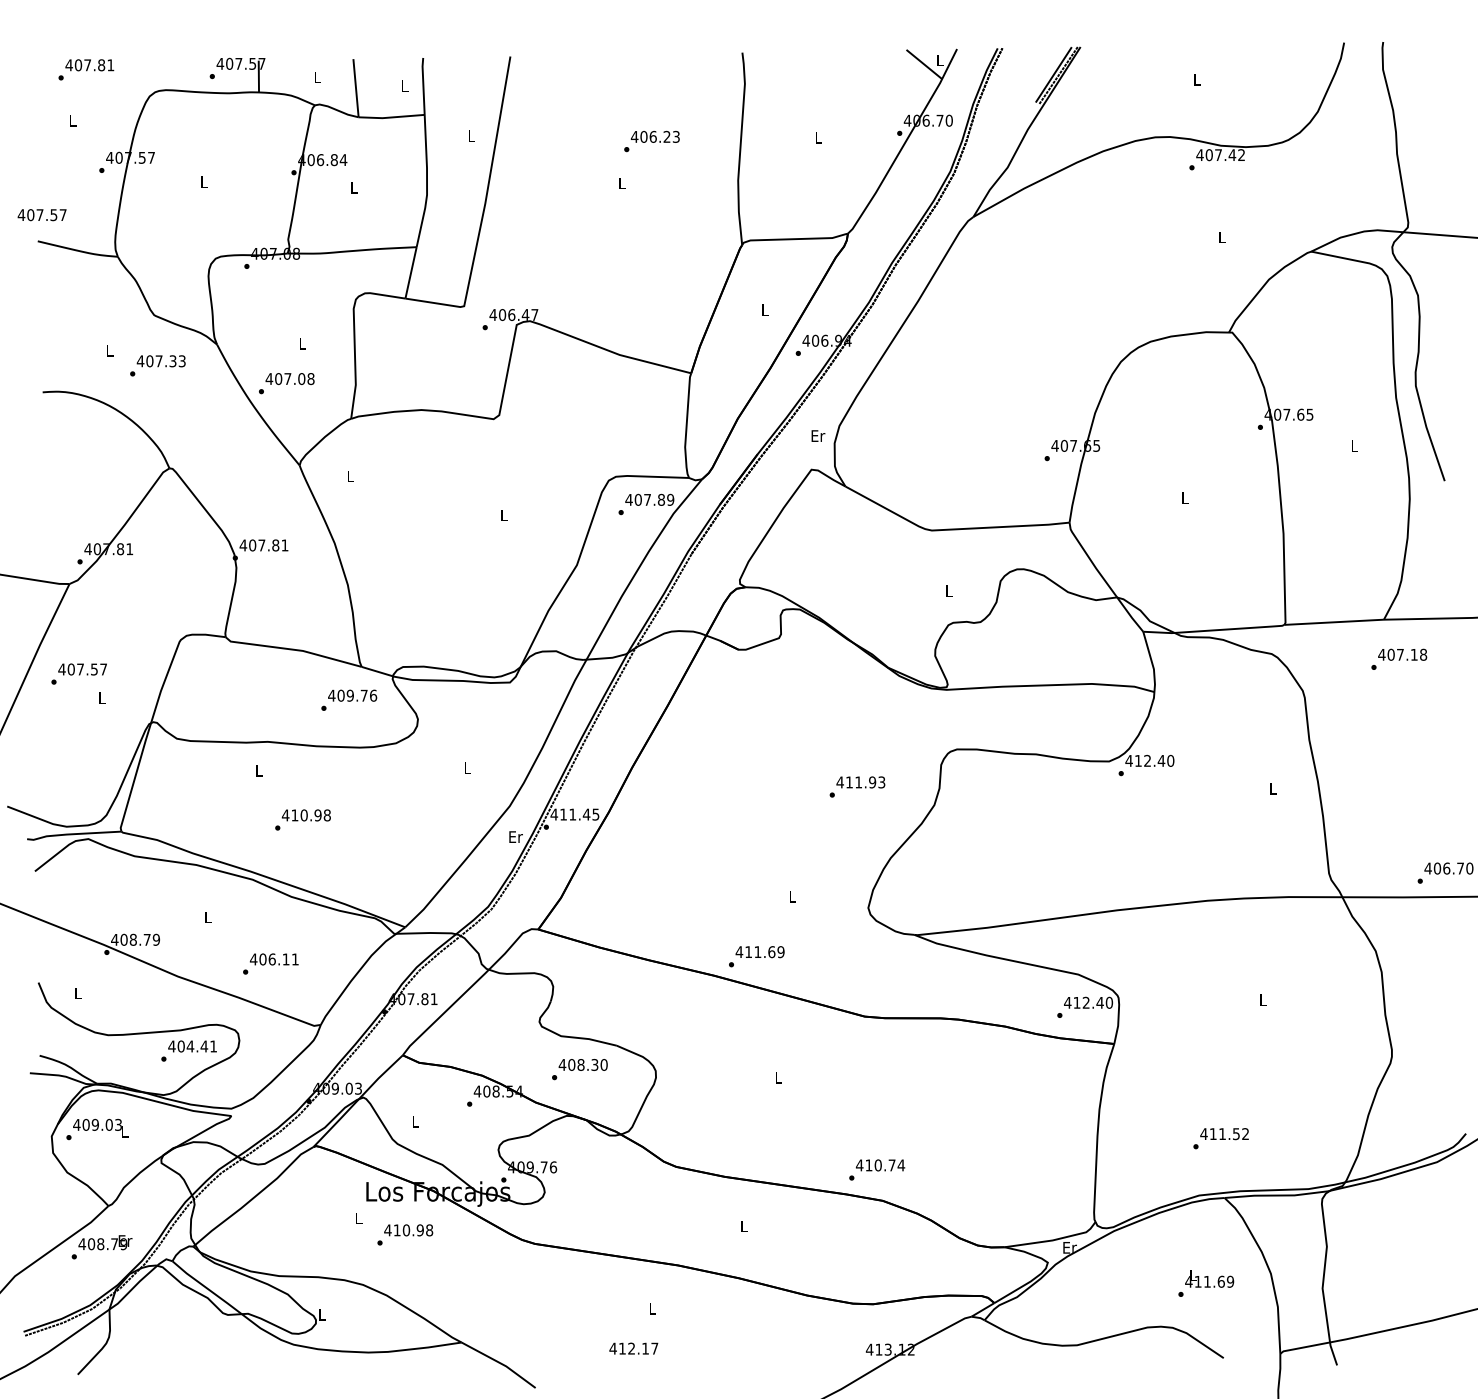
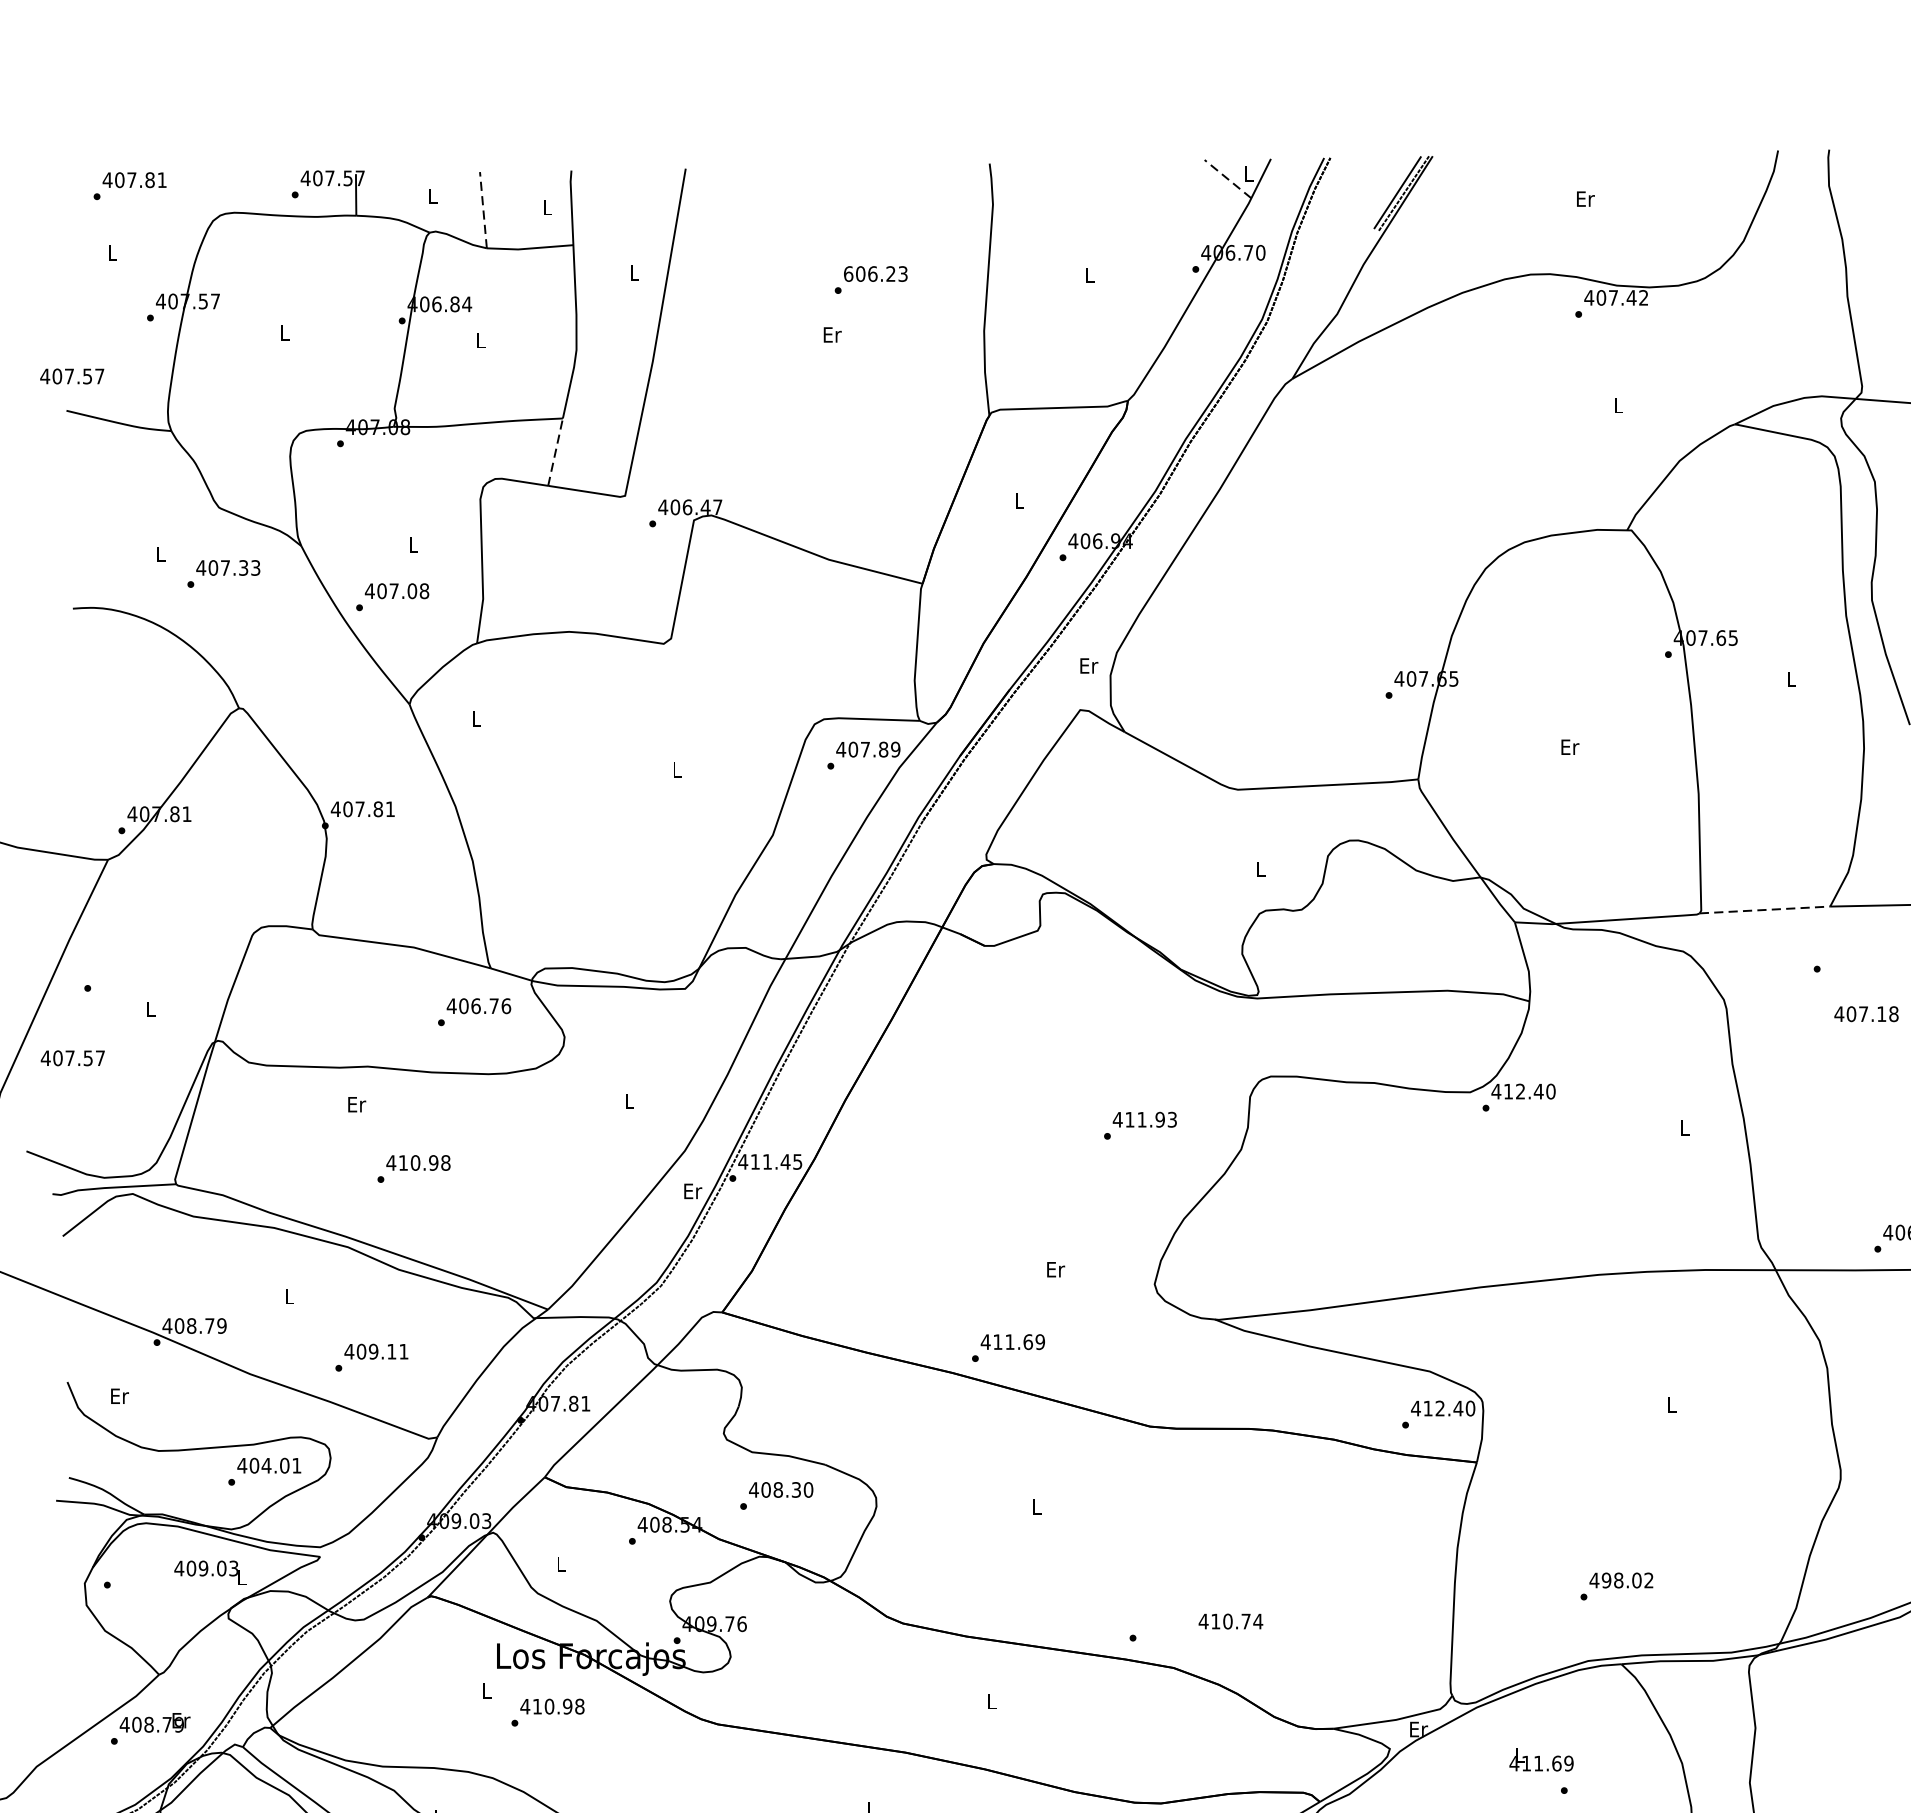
line: (923, 64) -> (1226, 179), solid -> dashed
text: (1197, 79) -> (1585, 198), L -> Er
line: (355, 87) -> (482, 209), solid -> dashed
text: (634, 136) -> (848, 273), 406.23 -> 606.23
text: (622, 183) -> (832, 335), L -> Er
line: (411, 272) -> (556, 451), solid -> dashed
text: (1185, 497) -> (1570, 746), L -> Er
line: (1334, 622) -> (1765, 910), solid -> dashed
text: (1402, 654) -> (1866, 1013), moved
text: (82, 669) -> (72, 1058), moved
text: (350, 695) -> (476, 1005), 409.76 -> 406.76
text: (259, 770) -> (356, 1104), L -> Er
text: (792, 896) -> (1055, 1269), L -> Er
text: (271, 959) -> (372, 1351), 406.11 -> 409.11
text: (78, 993) -> (119, 1396), L -> Er
text: (204, 1046) -> (284, 1465), 404.41 -> 404.01
text: (100, 1128) -> (210, 1573), moved
text: (1224, 1134) -> (1621, 1581), 411.52 -> 498.02
text: (880, 1165) -> (1230, 1621), moved
text: (1209, 1278) -> (1541, 1759), moved

